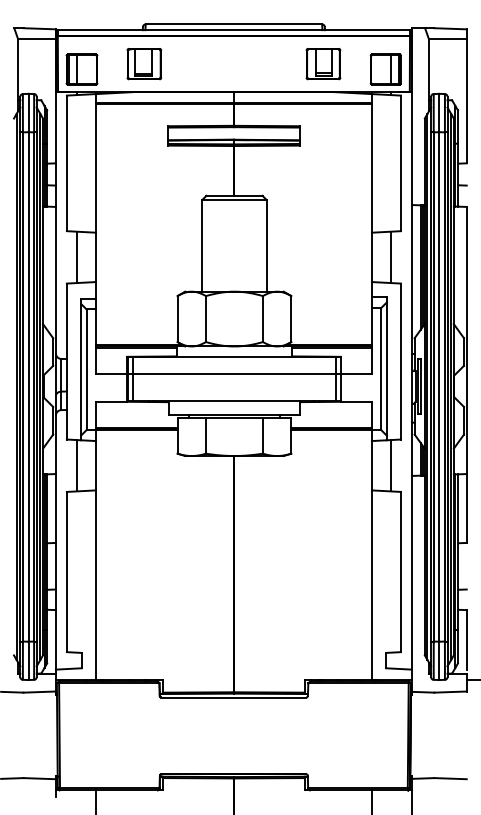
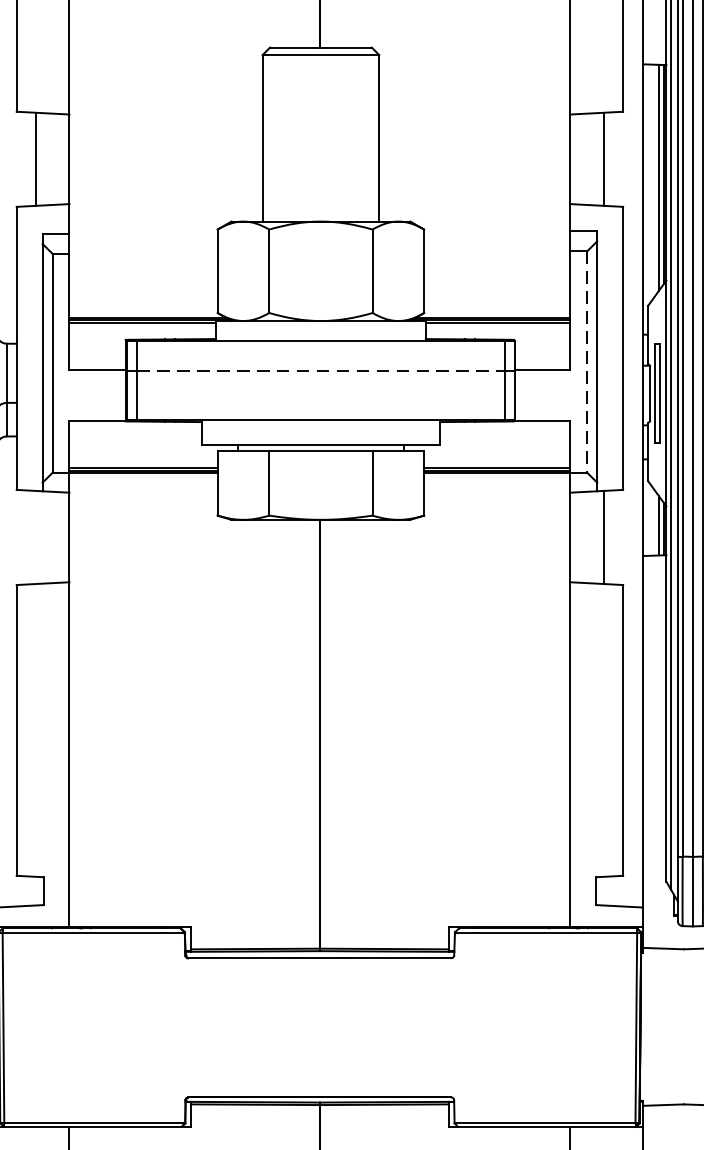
line: (381, 369) -> (587, 362), solid -> dashed
line: (234, 373) -> (320, 370), solid -> dashed
line: (77, 465) -> (36, 537), removed

